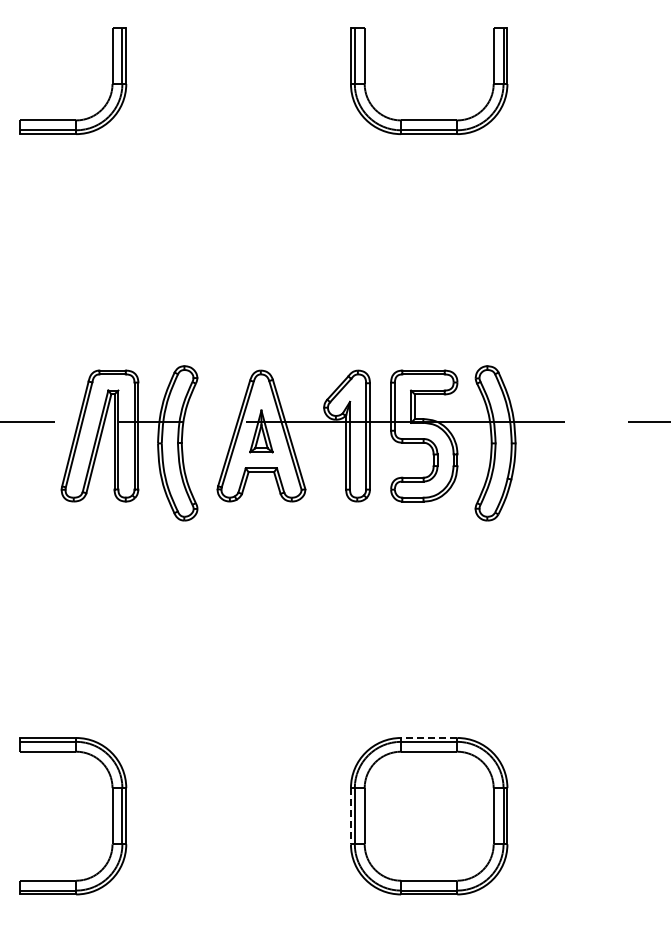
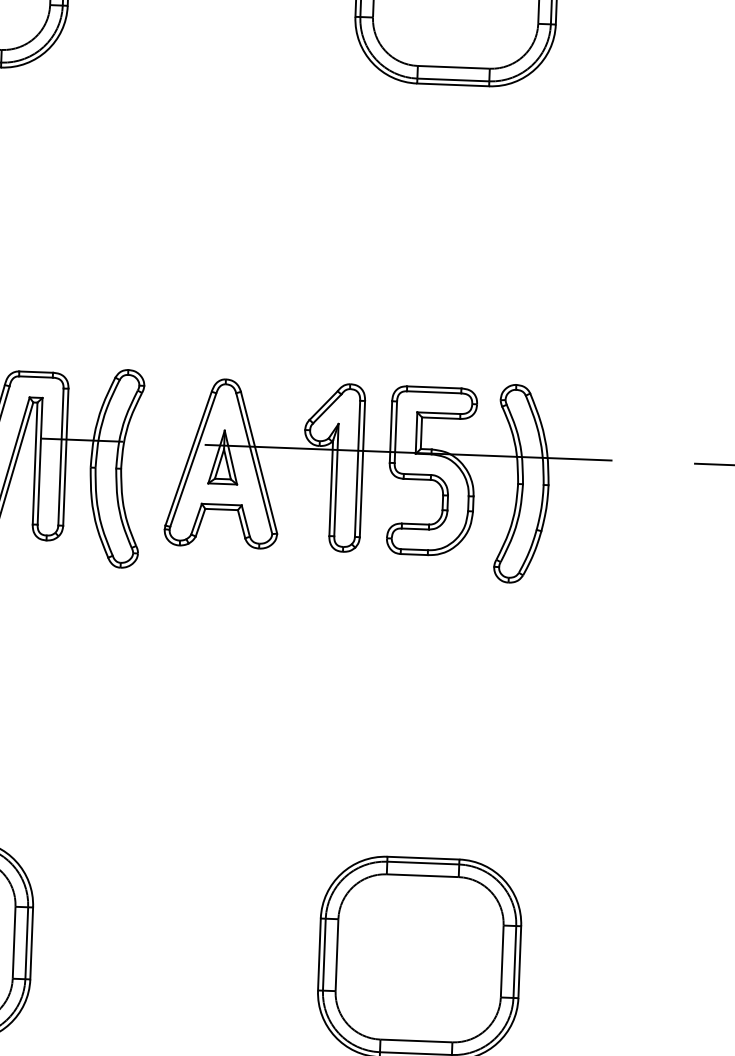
line: (428, 737) -> (422, 857), dashed -> solid
line: (350, 816) -> (318, 954), dashed -> solid

